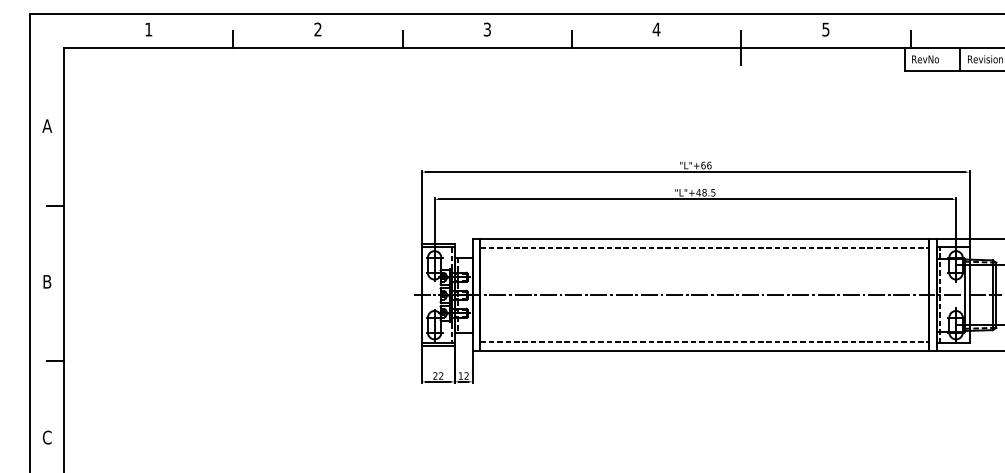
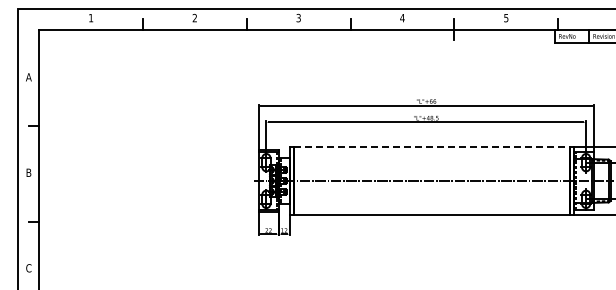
line: (703, 238) -> (431, 146), solid -> dashed
line: (703, 248) -> (431, 152), removed
line: (703, 341) -> (431, 209), removed

